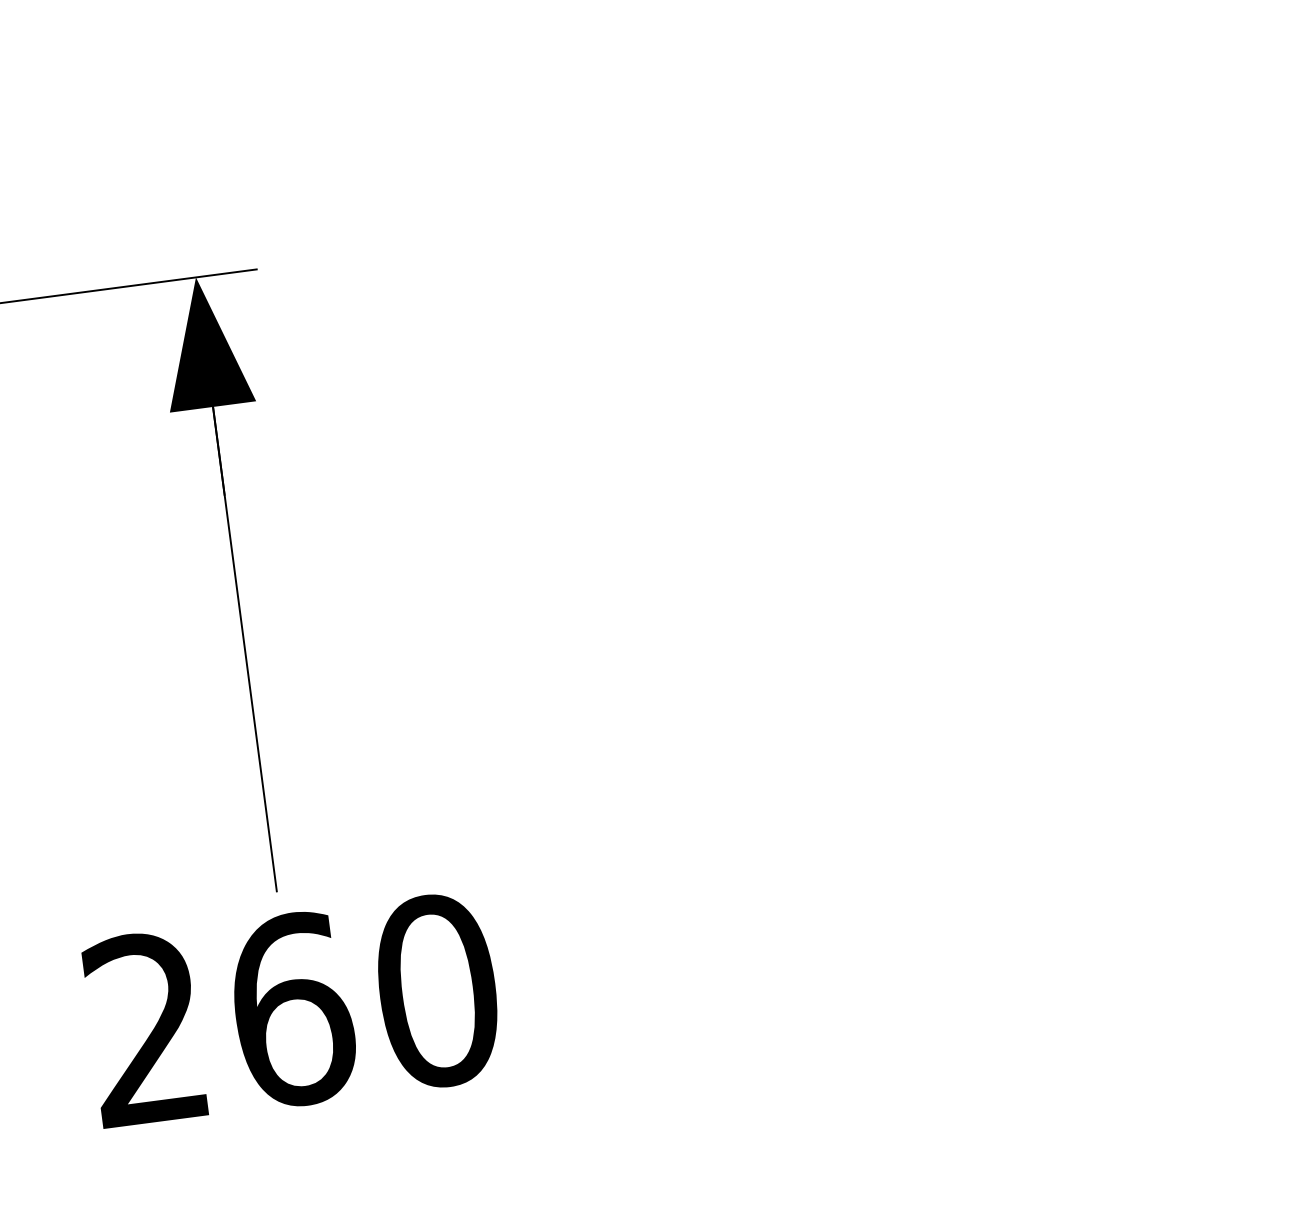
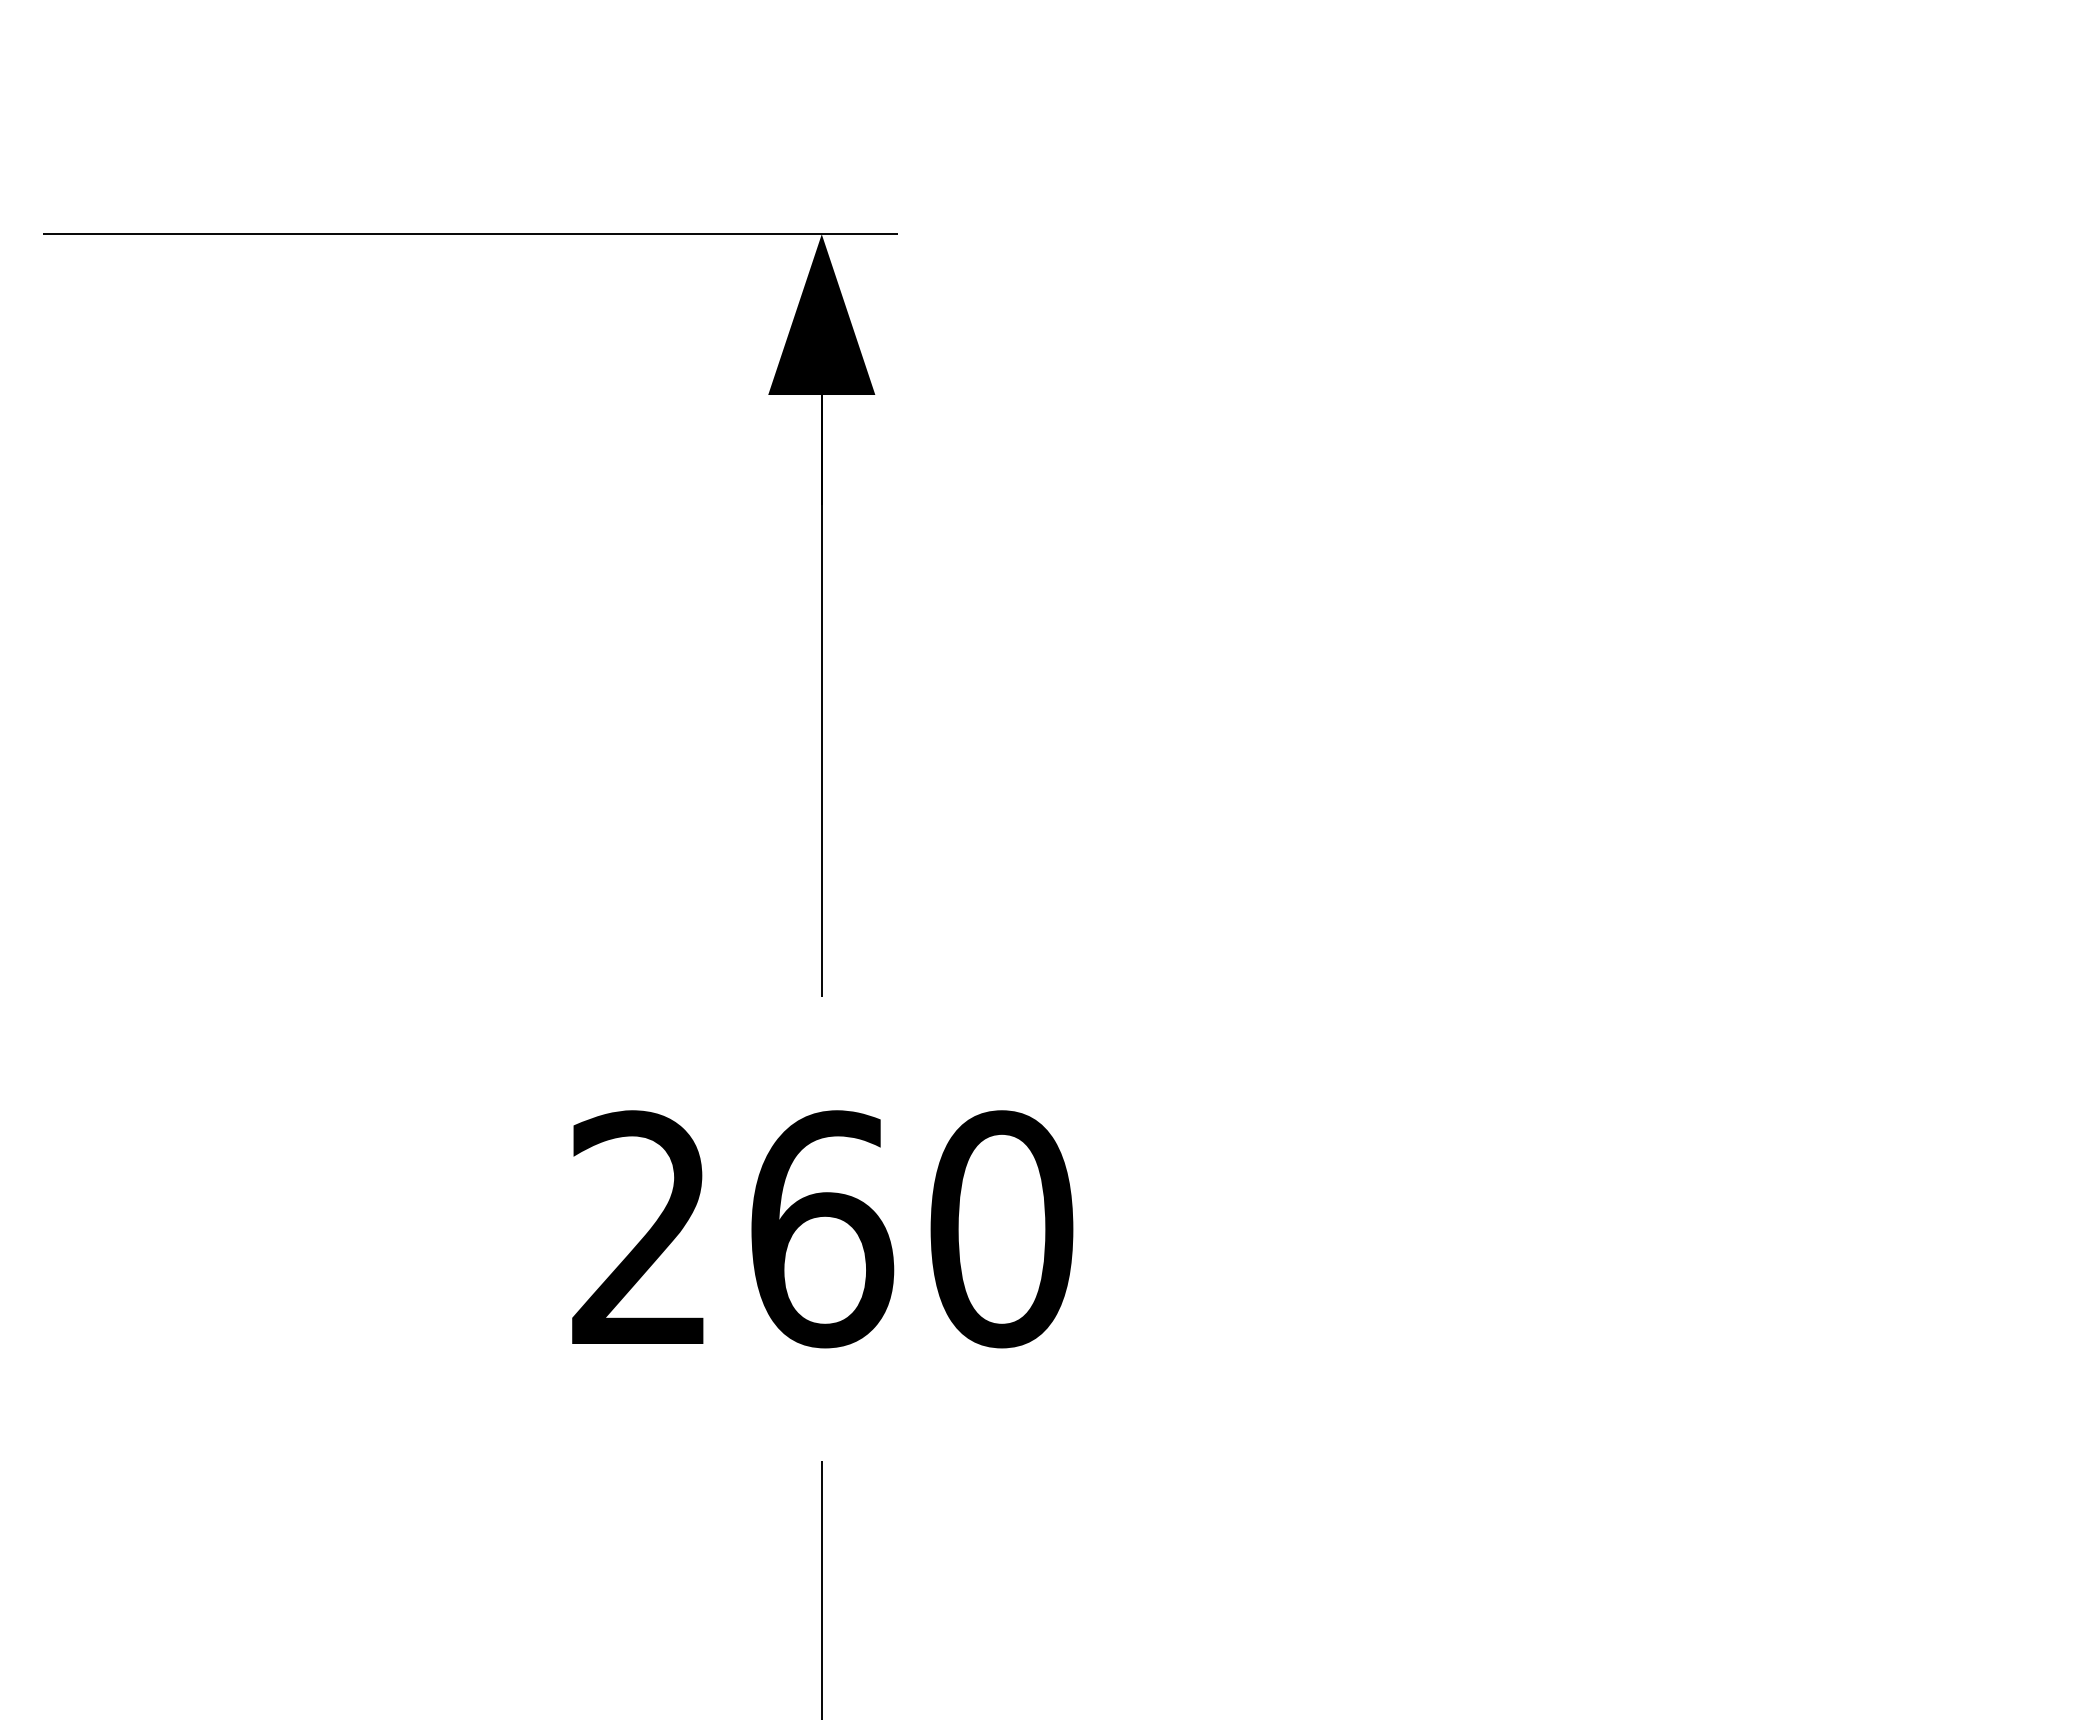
text: (293, 1010) -> (822, 1229), moved

